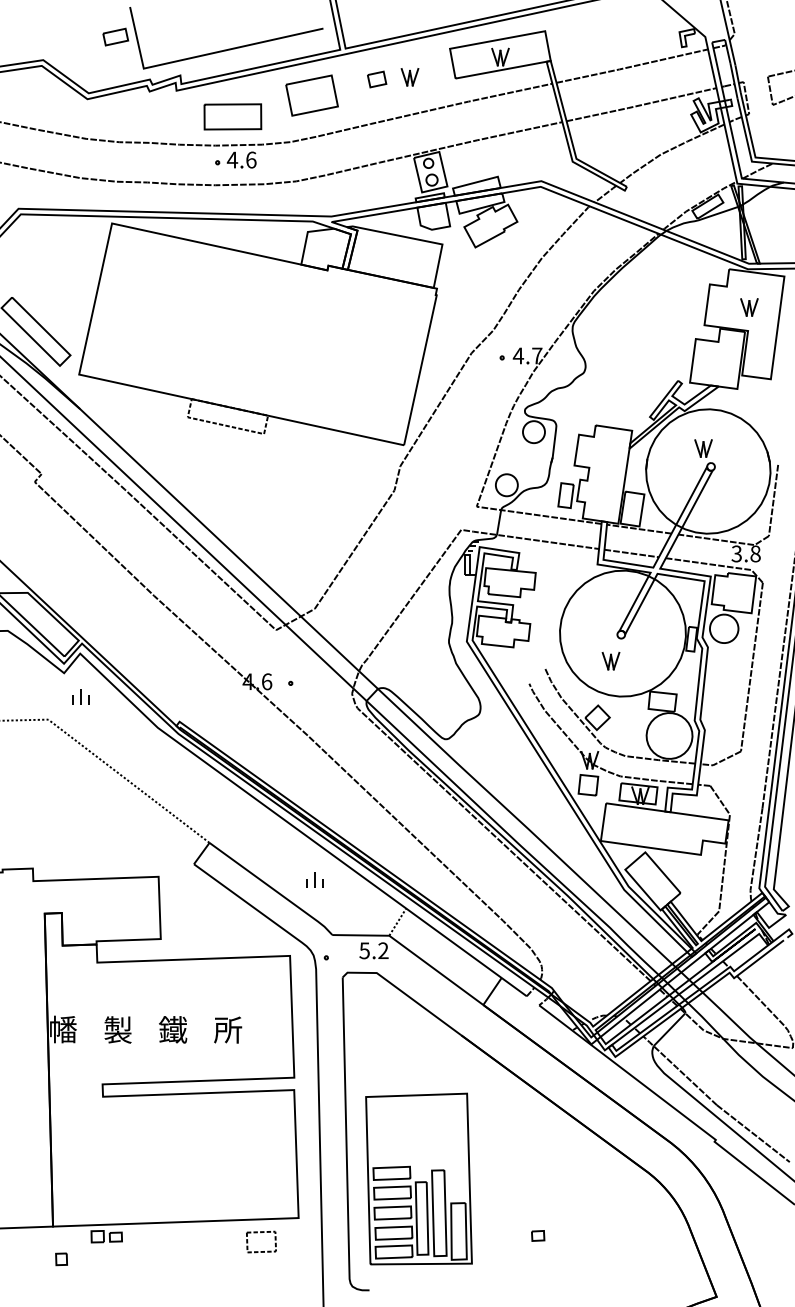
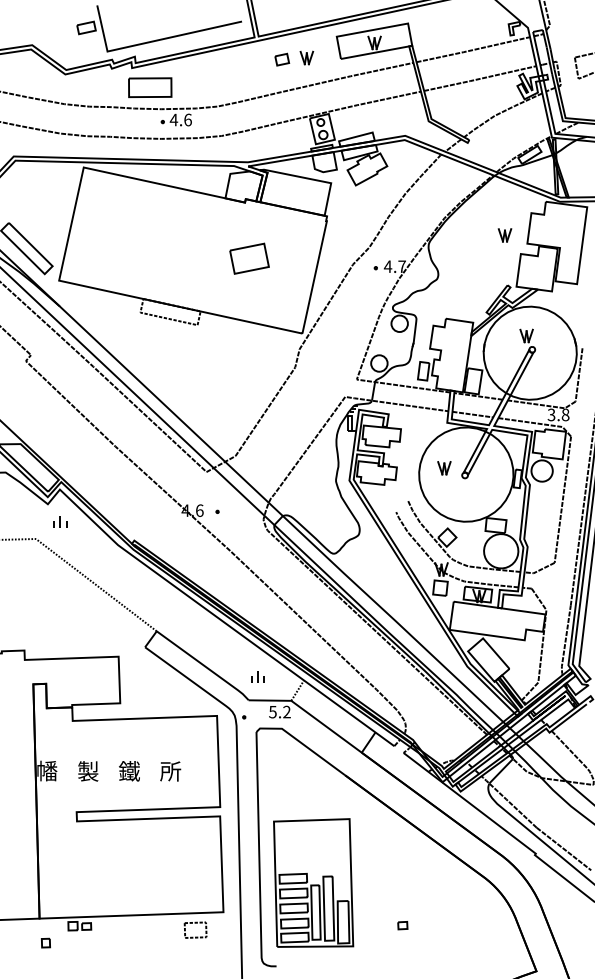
part: (312, 95) -> (249, 258), moved
part: (233, 116) -> (150, 87), moved
part: (748, 307) -> (504, 235), moved
part: (611, 661) -> (444, 468), moved
part: (314, 879) -> (257, 676), moved

